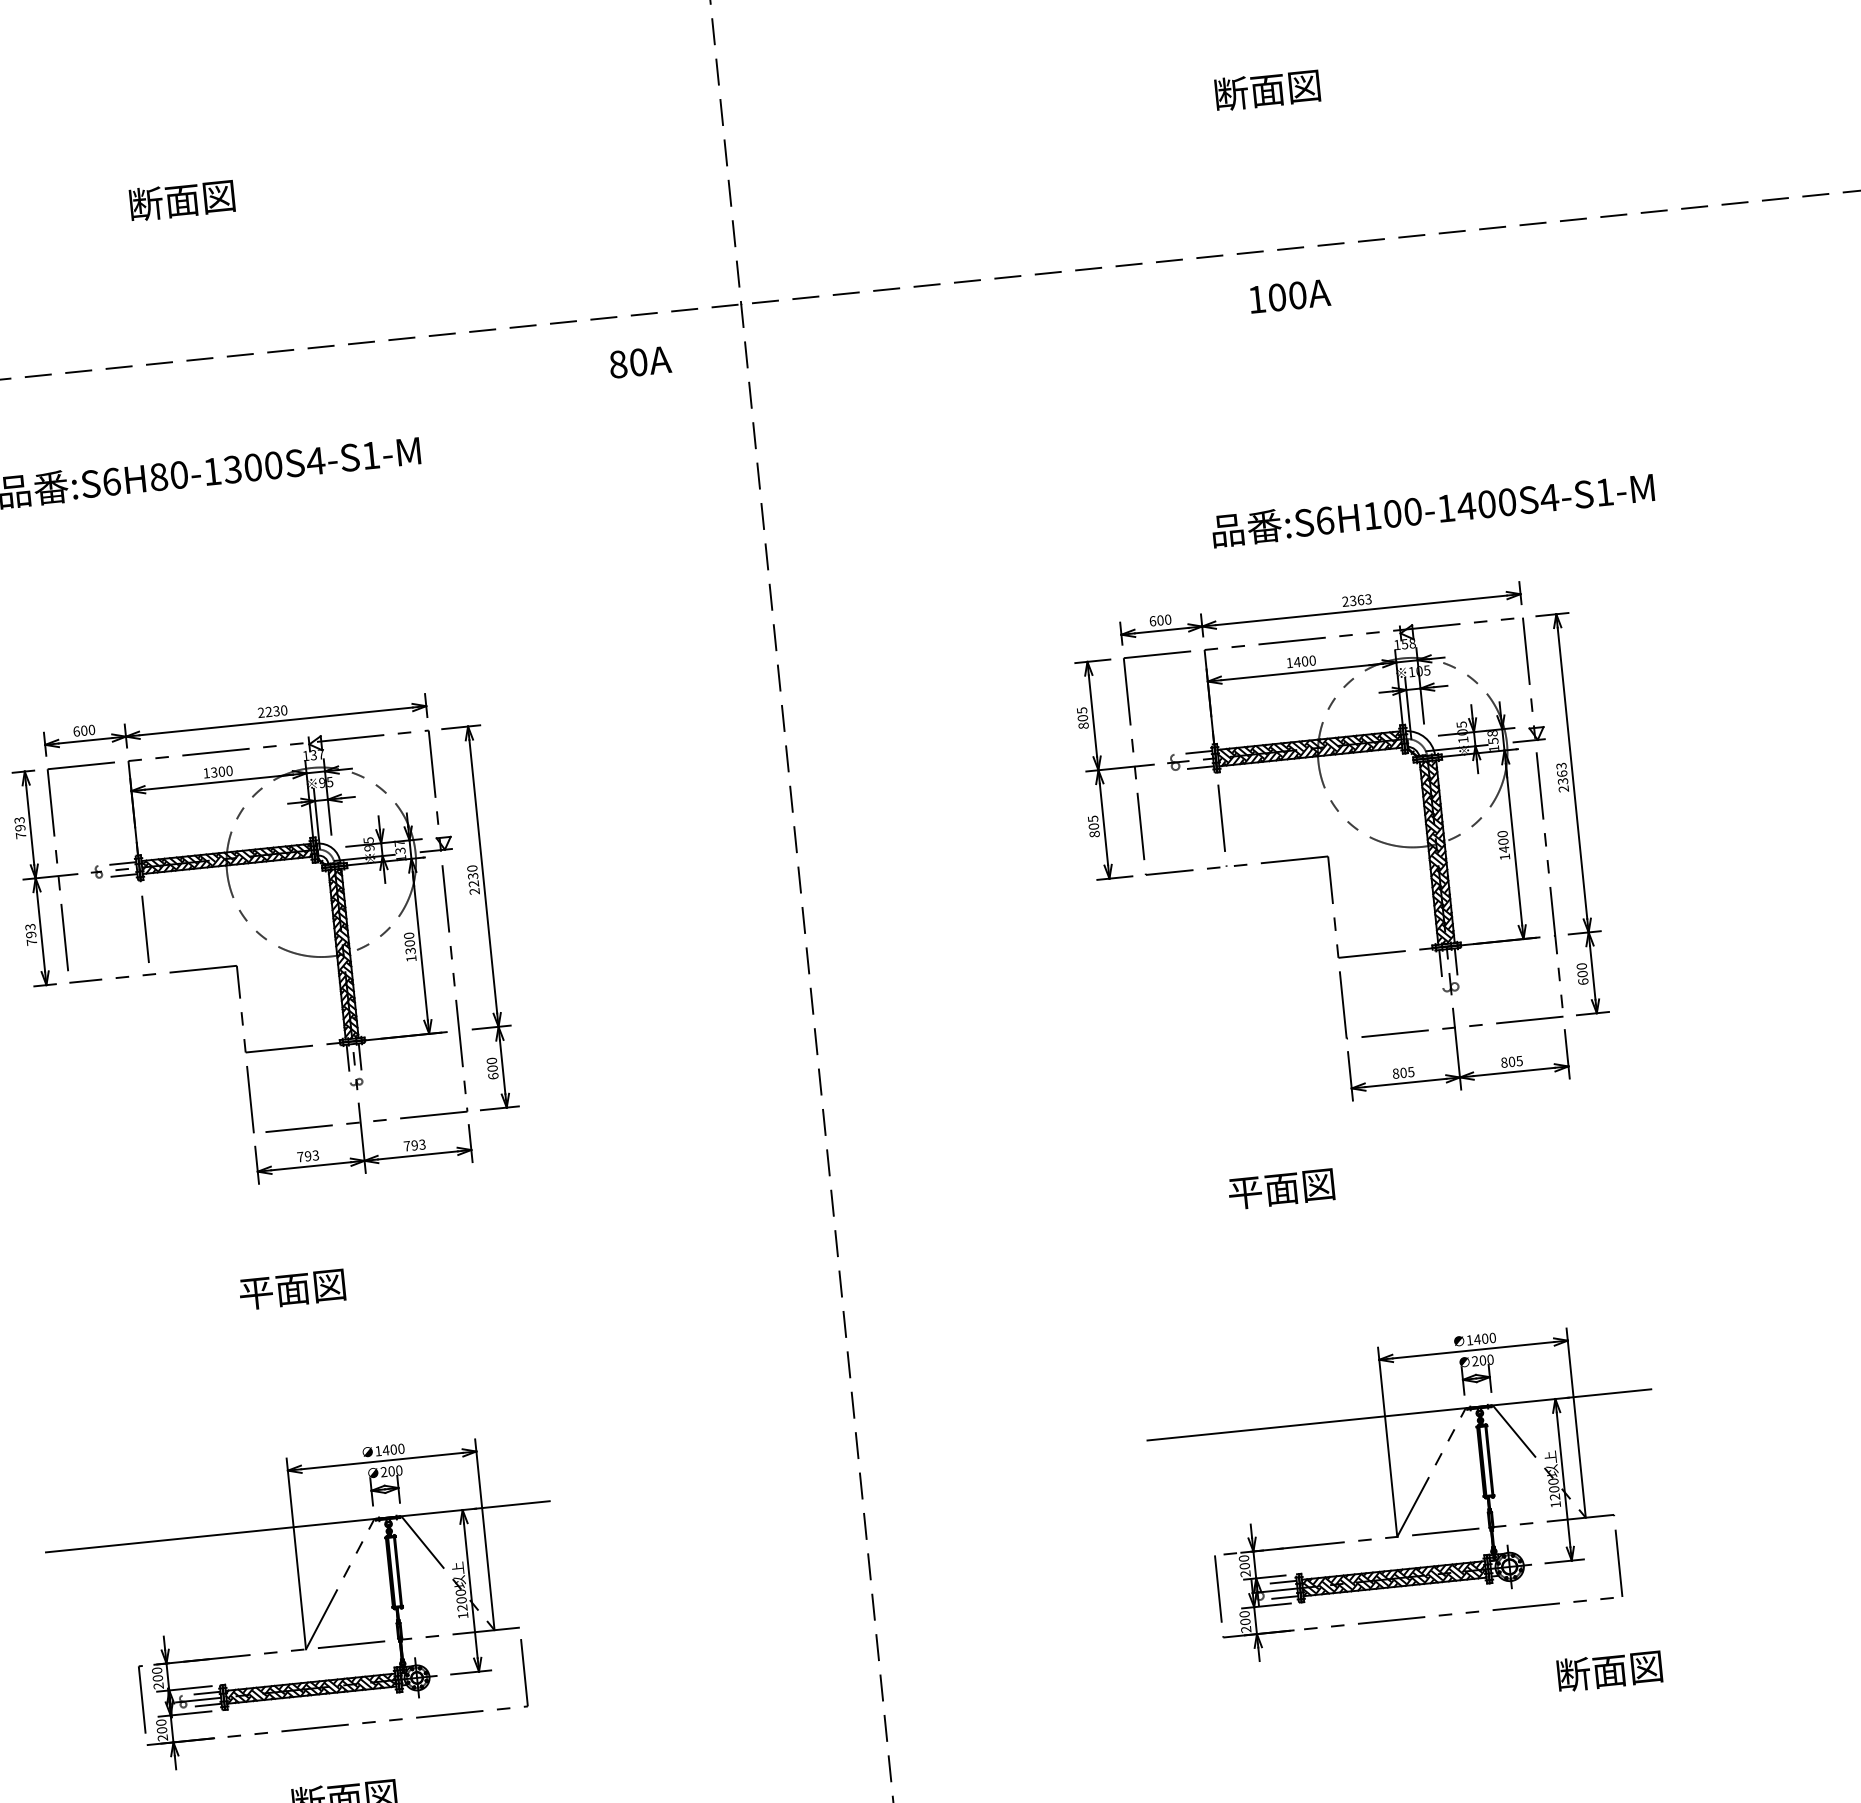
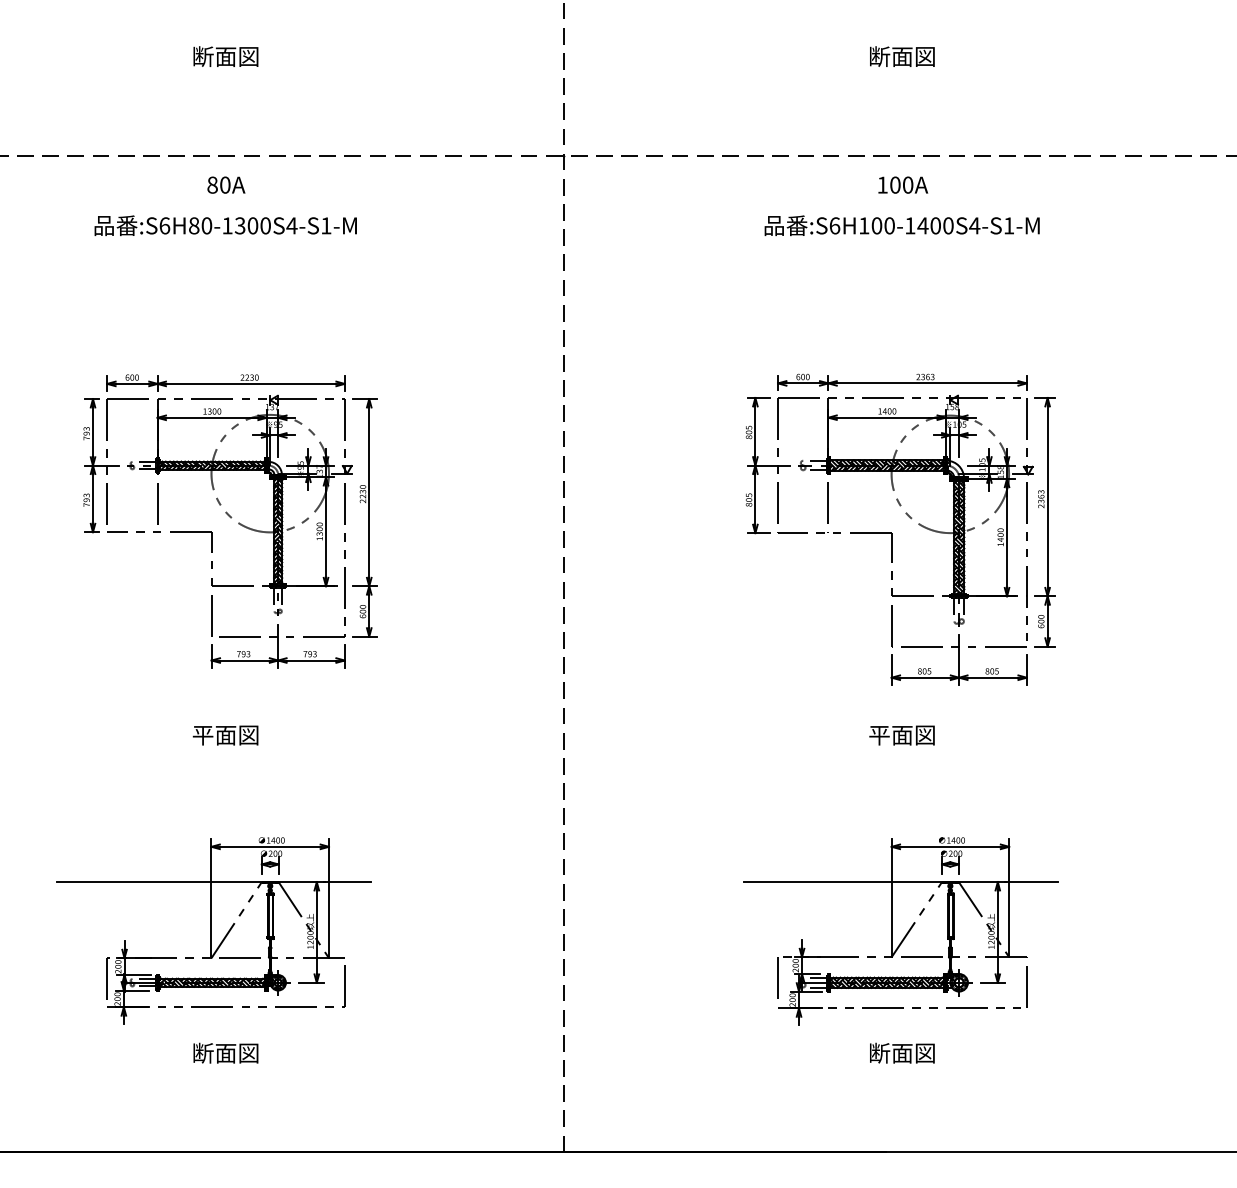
text: (640, 361) -> (226, 184), moved
text: (1432, 509) -> (901, 225), moved
text: (1280, 1189) -> (901, 735), moved
text: (1609, 1669) -> (902, 1052), moved

